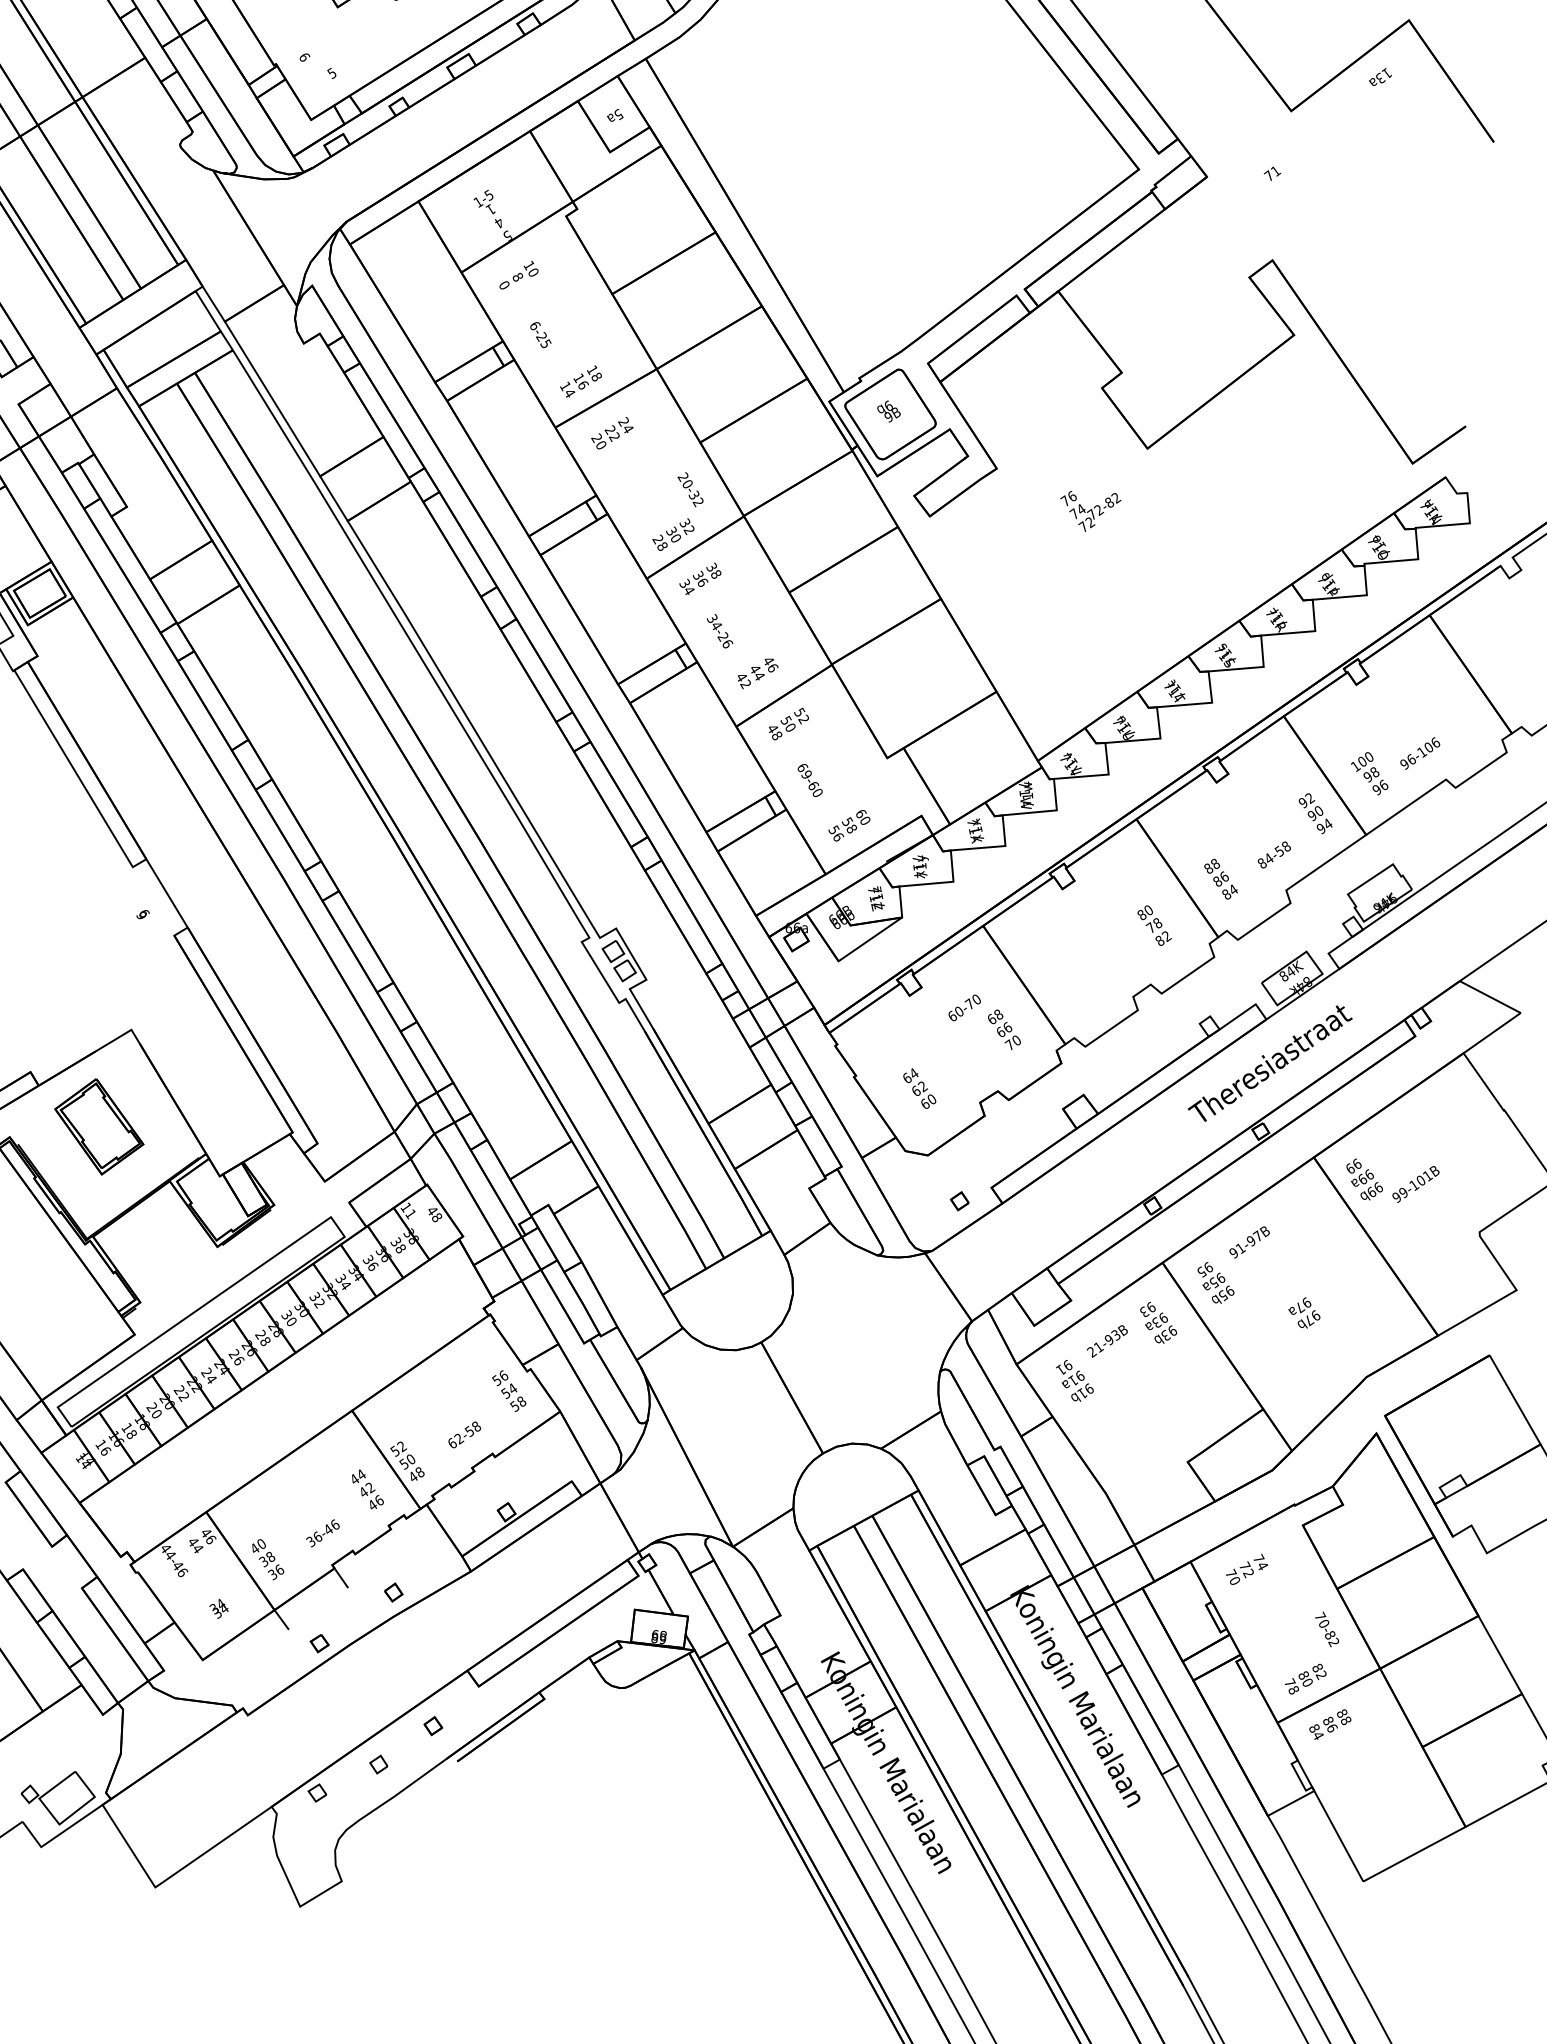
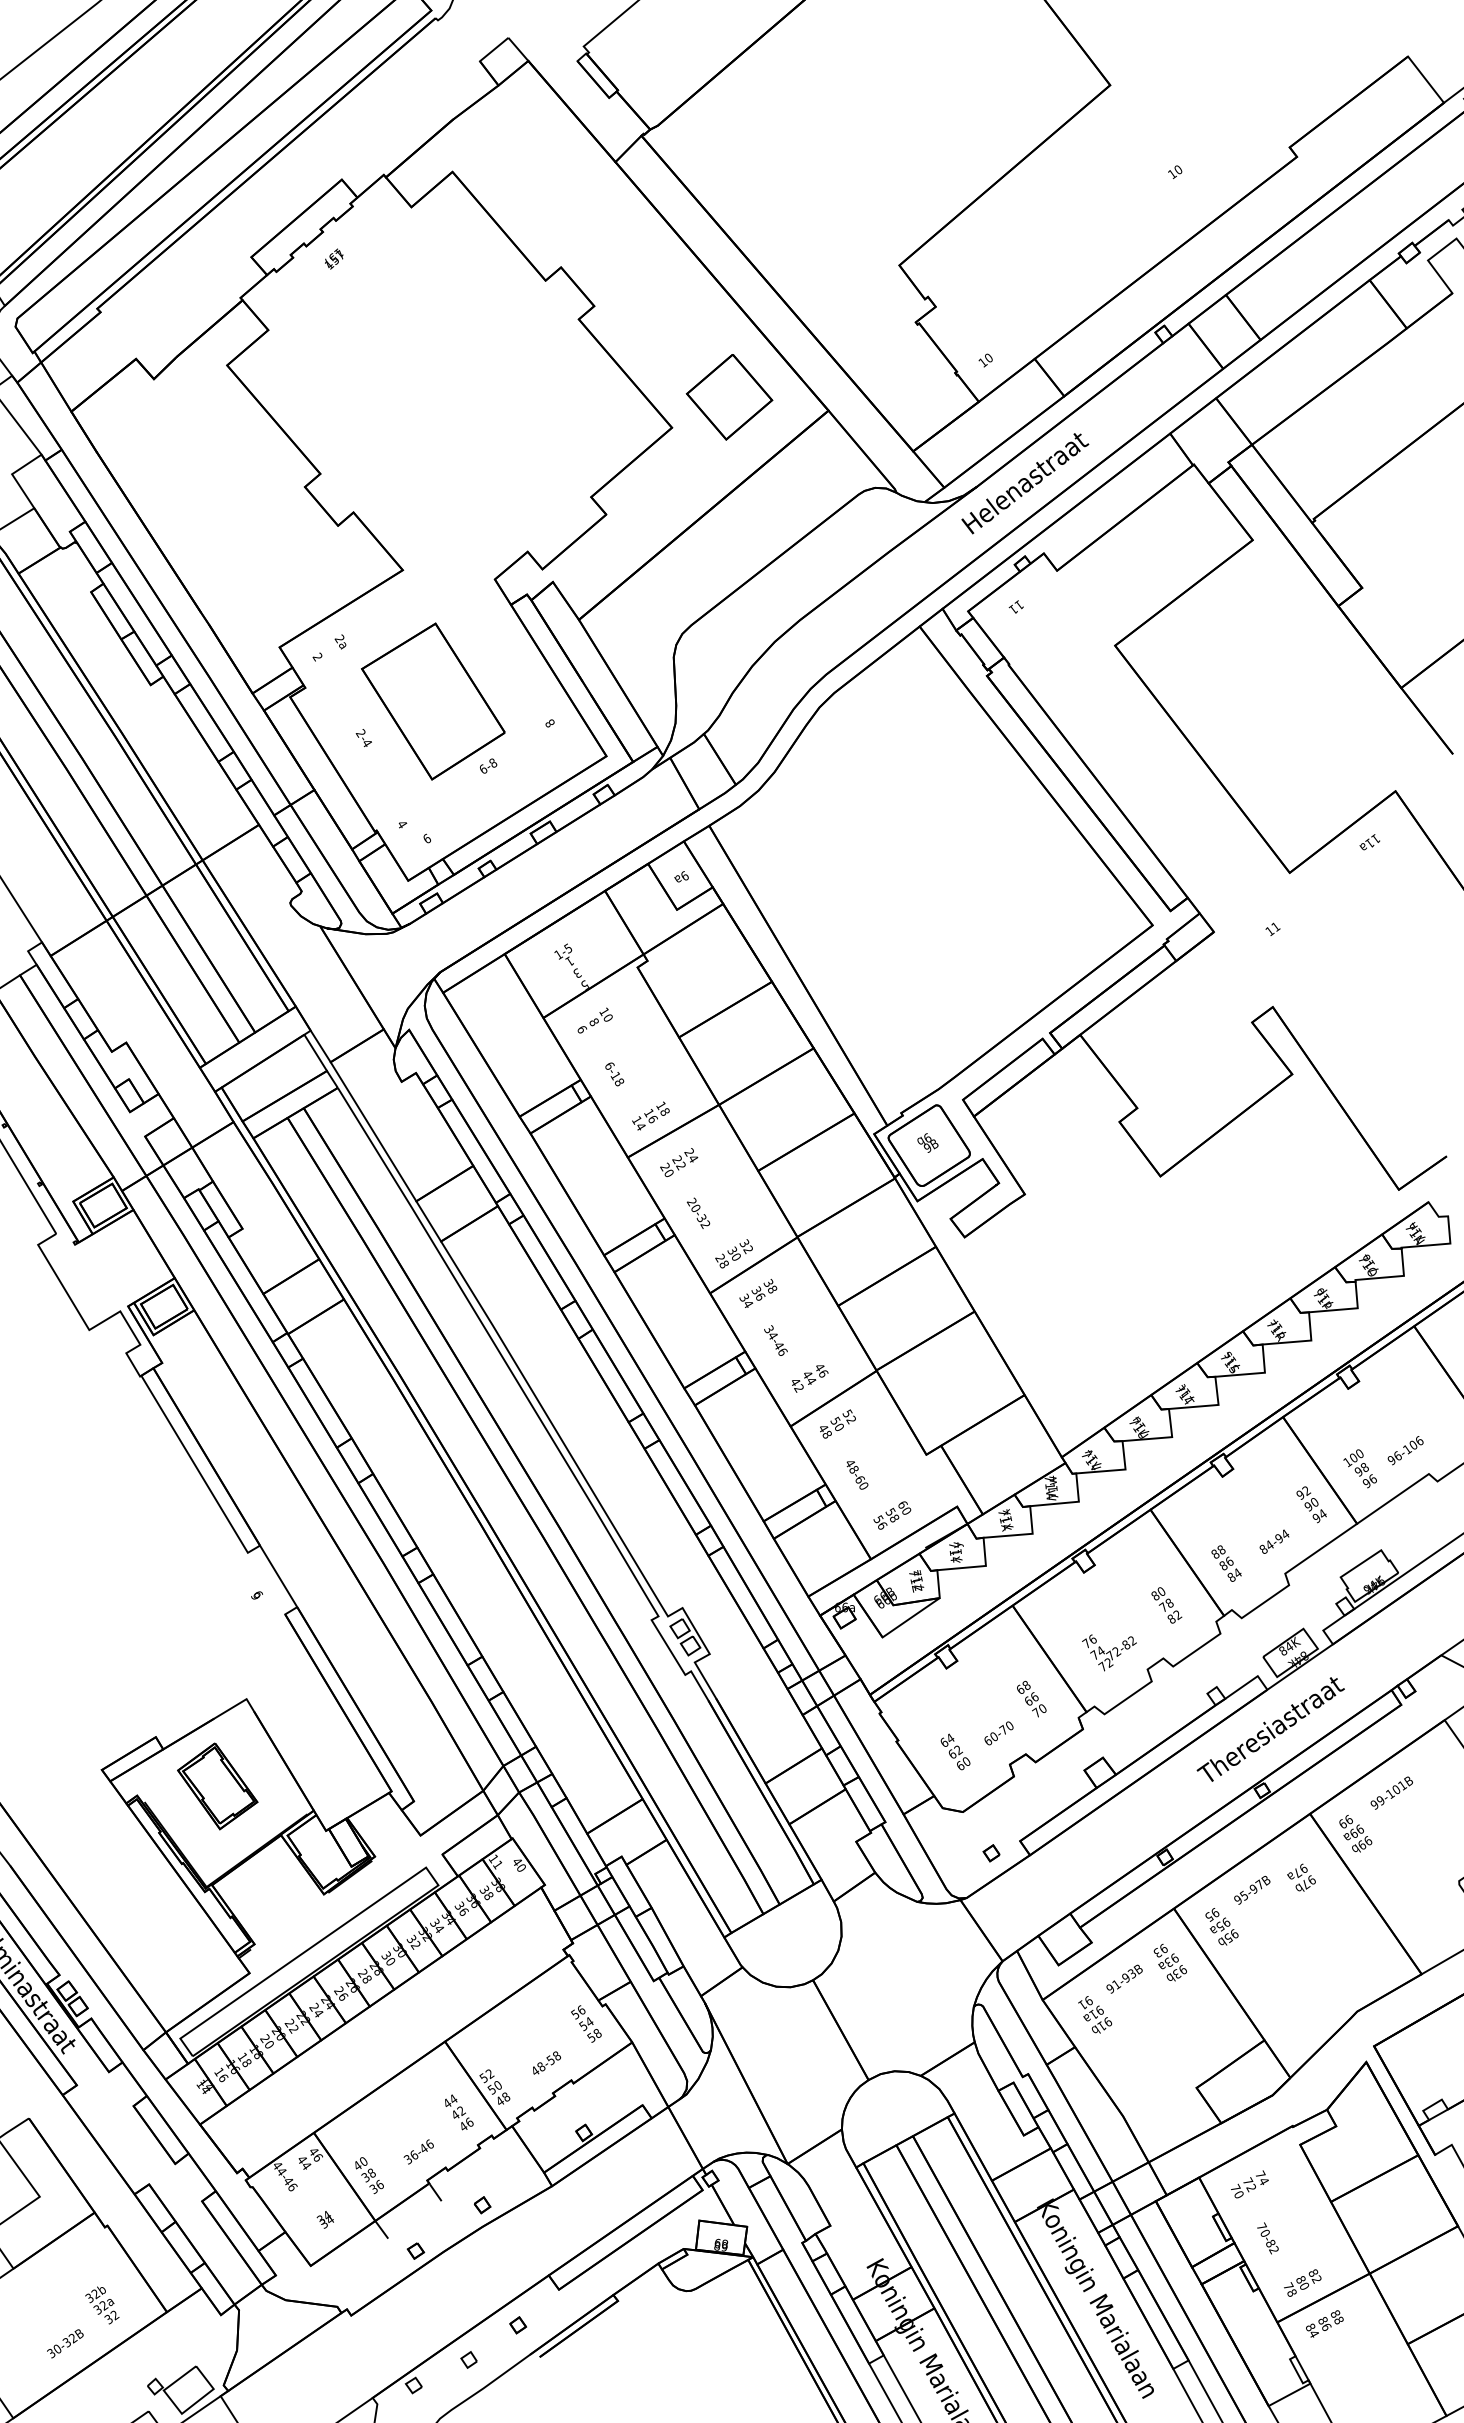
text: (304, 57) -> (402, 824), 6 -> 4
text: (331, 72) -> (426, 838), 5 -> 6
text: (1379, 77) -> (1369, 842), 13a -> 11a
text: (619, 114) -> (685, 875), 5a -> 9a
text: (1268, 175) -> (1269, 930), 71 -> 11
text: (499, 223) -> (577, 973), 4 -> 3
text: (506, 285) -> (583, 1029), 0 -> 6
text: (543, 339) -> (617, 1078), 6-25 -> 6-18
text: (690, 488) -> (698, 1212), moved
text: (1090, 511) -> (1109, 1652), moved
text: (722, 636) -> (778, 1345), 34-26 -> 34-46
text: (804, 771) -> (851, 1466), 69-60 -> 48-60
text: (1282, 849) -> (1281, 1536), 84-58 -> 84-94
text: (964, 1008) -> (998, 1733), moved
text: (1415, 1183) -> (1391, 1792), moved
text: (437, 1218) -> (521, 1868), 48 -> 40
text: (1239, 1248) -> (1243, 1895), 91-97B -> 95-97B
text: (1304, 1312) -> (1301, 1877), moved
text: (1091, 1352) -> (1110, 1989), 21-93B -> 91-93B
text: (455, 1440) -> (538, 2068), 62-58 -> 48-58
text: (1326, 1629) -> (1267, 2238), moved

